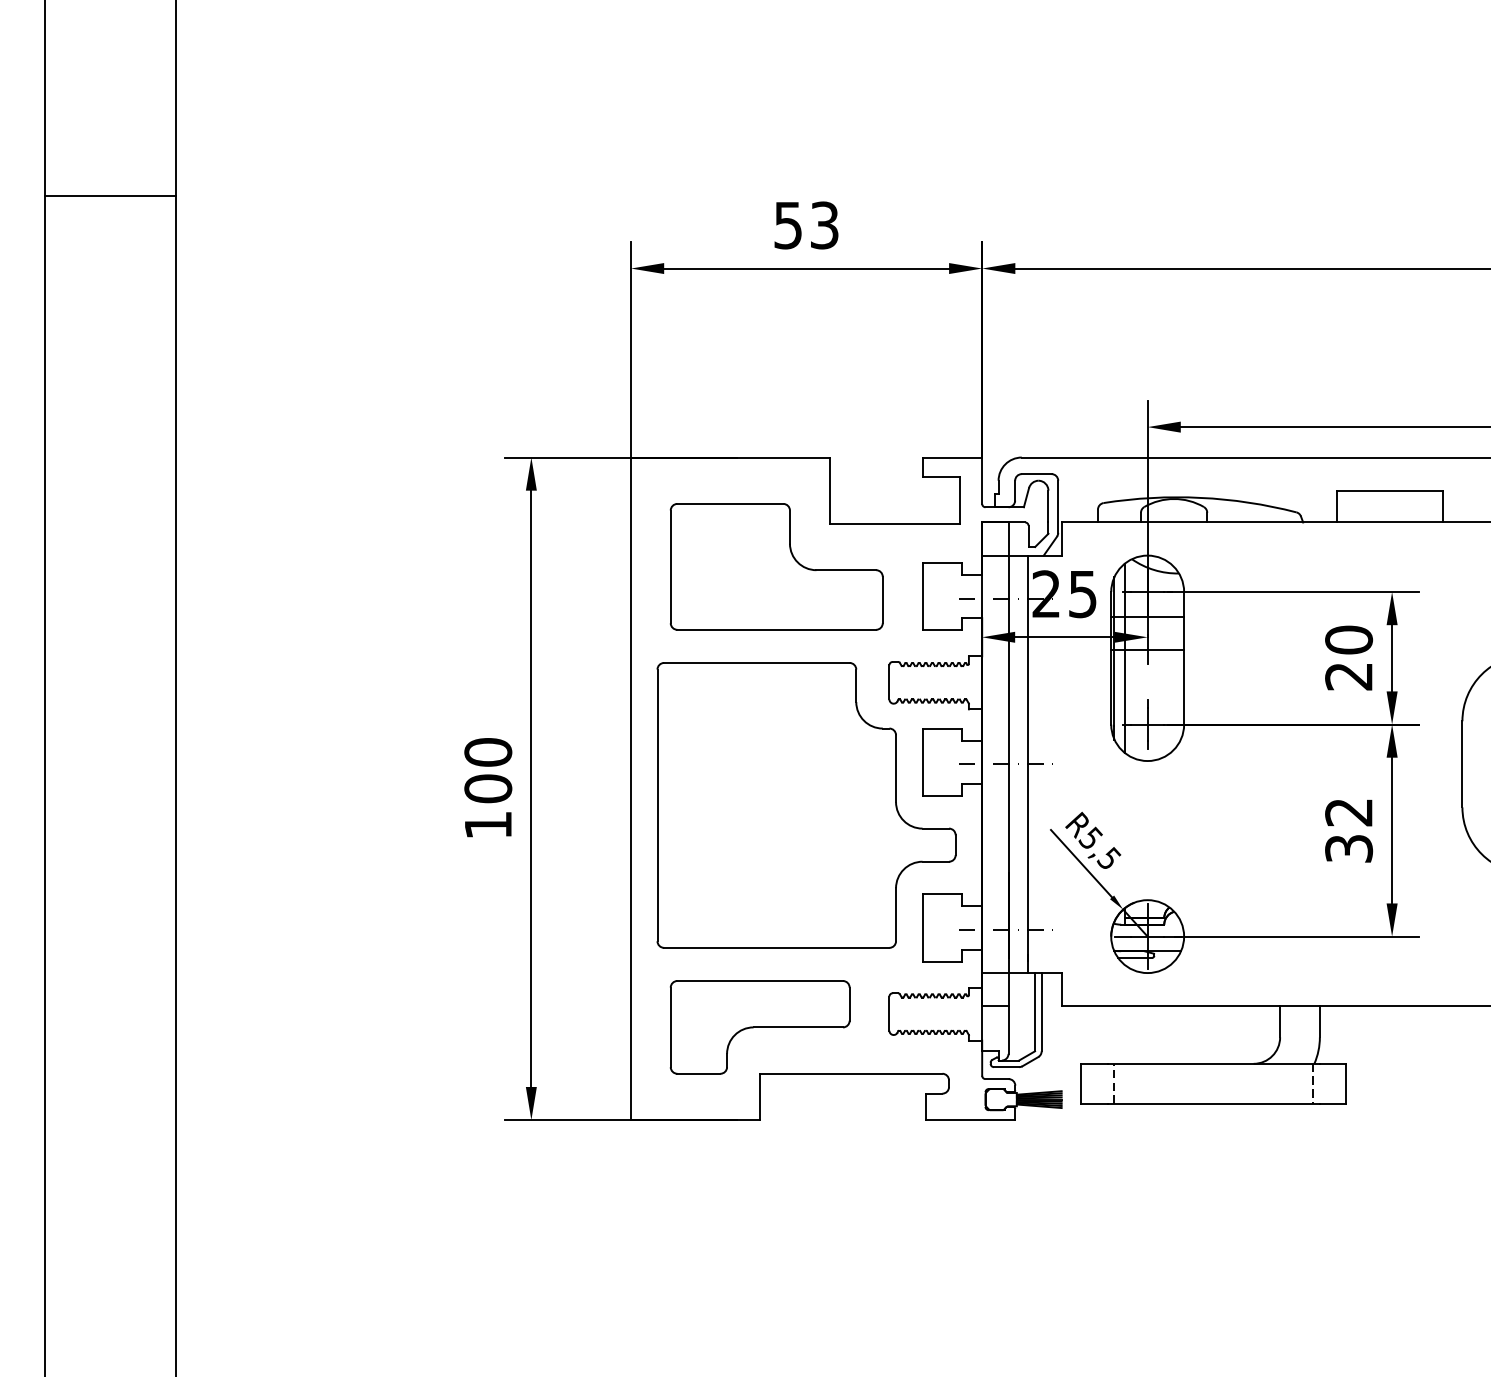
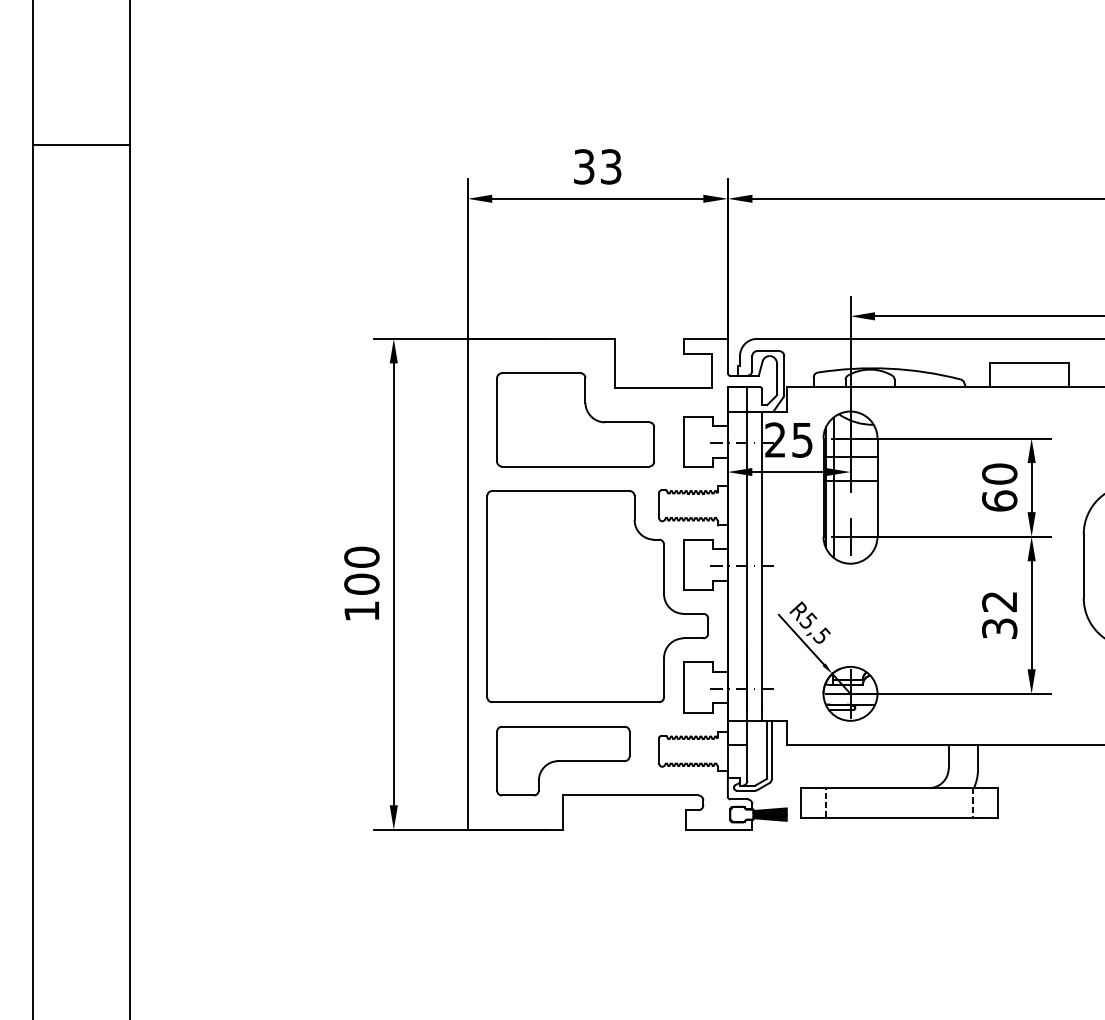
text: (788, 224) -> (584, 166), 53 -> 33
text: (1349, 675) -> (1000, 500), 20 -> 60

